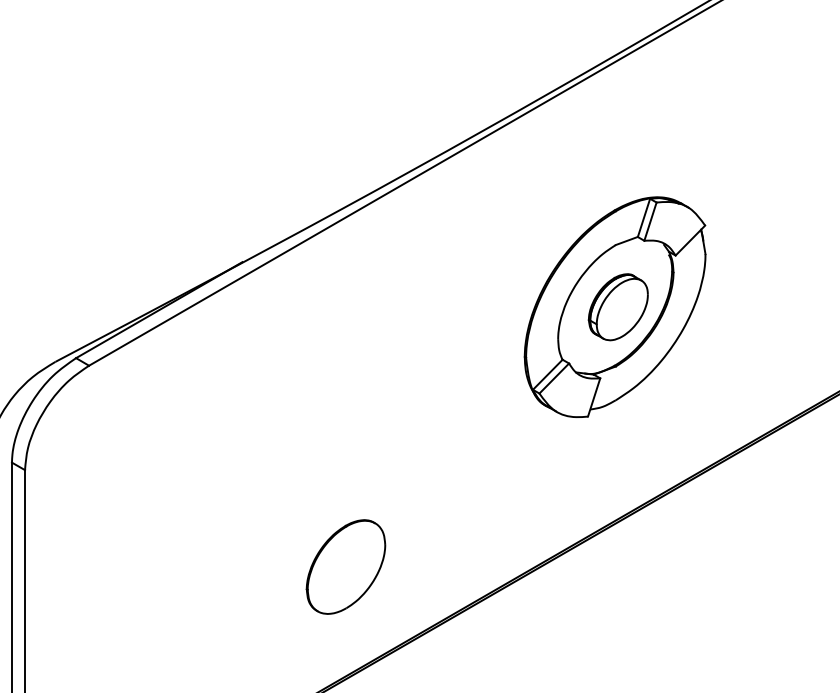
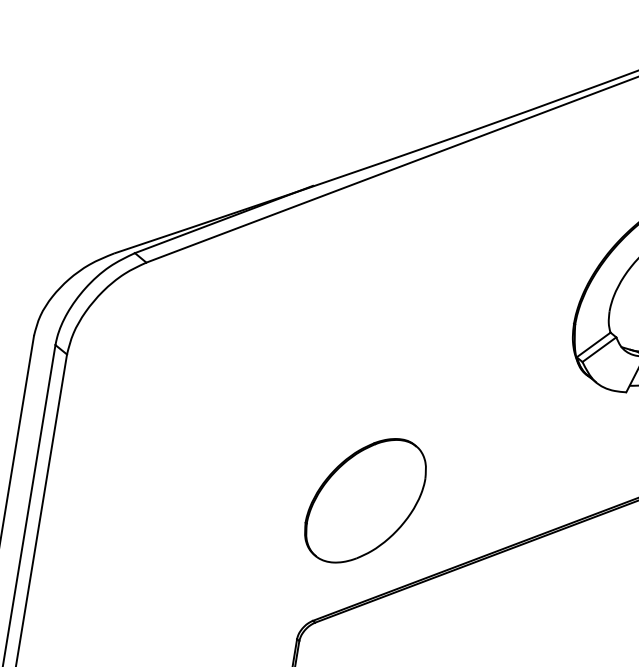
part: (345, 566) -> (365, 500), size x1.43

